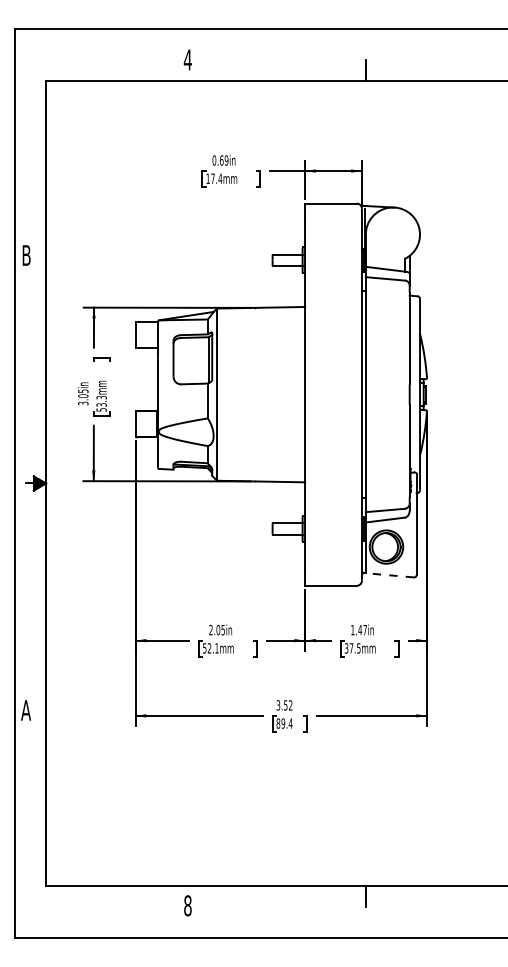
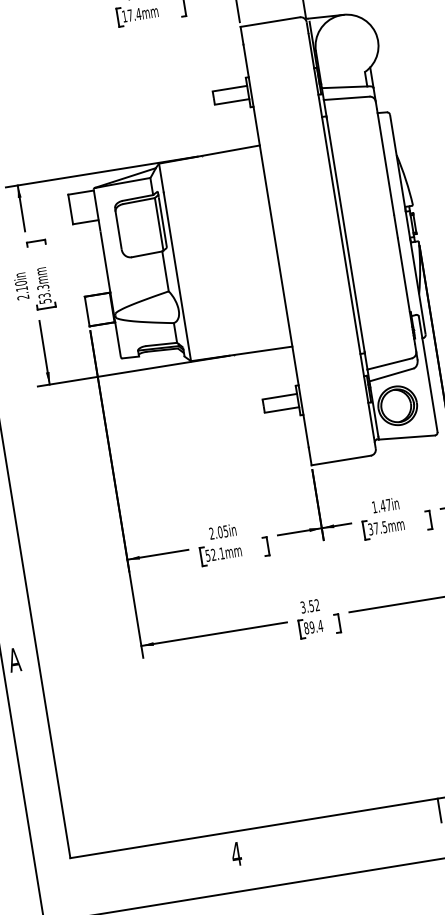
text: (83, 397) -> (22, 290), 3.05in -> 2.10in
line: (389, 575) -> (406, 437), dashed -> solid
text: (187, 905) -> (236, 853), 8 -> 4

